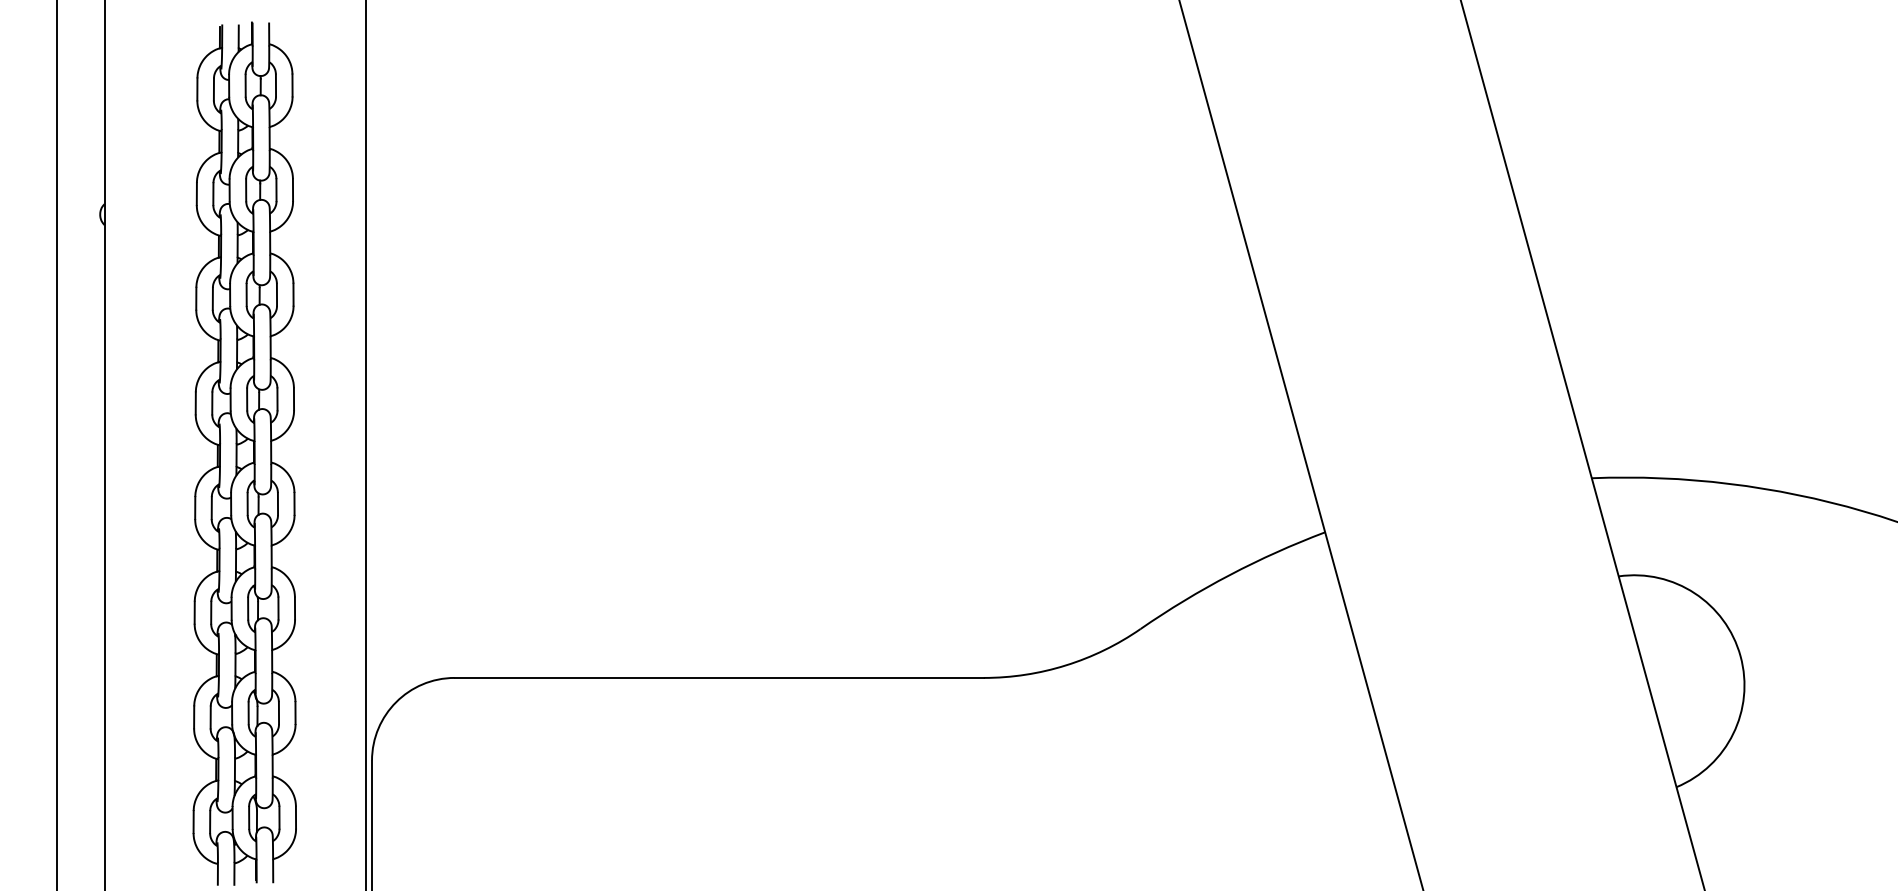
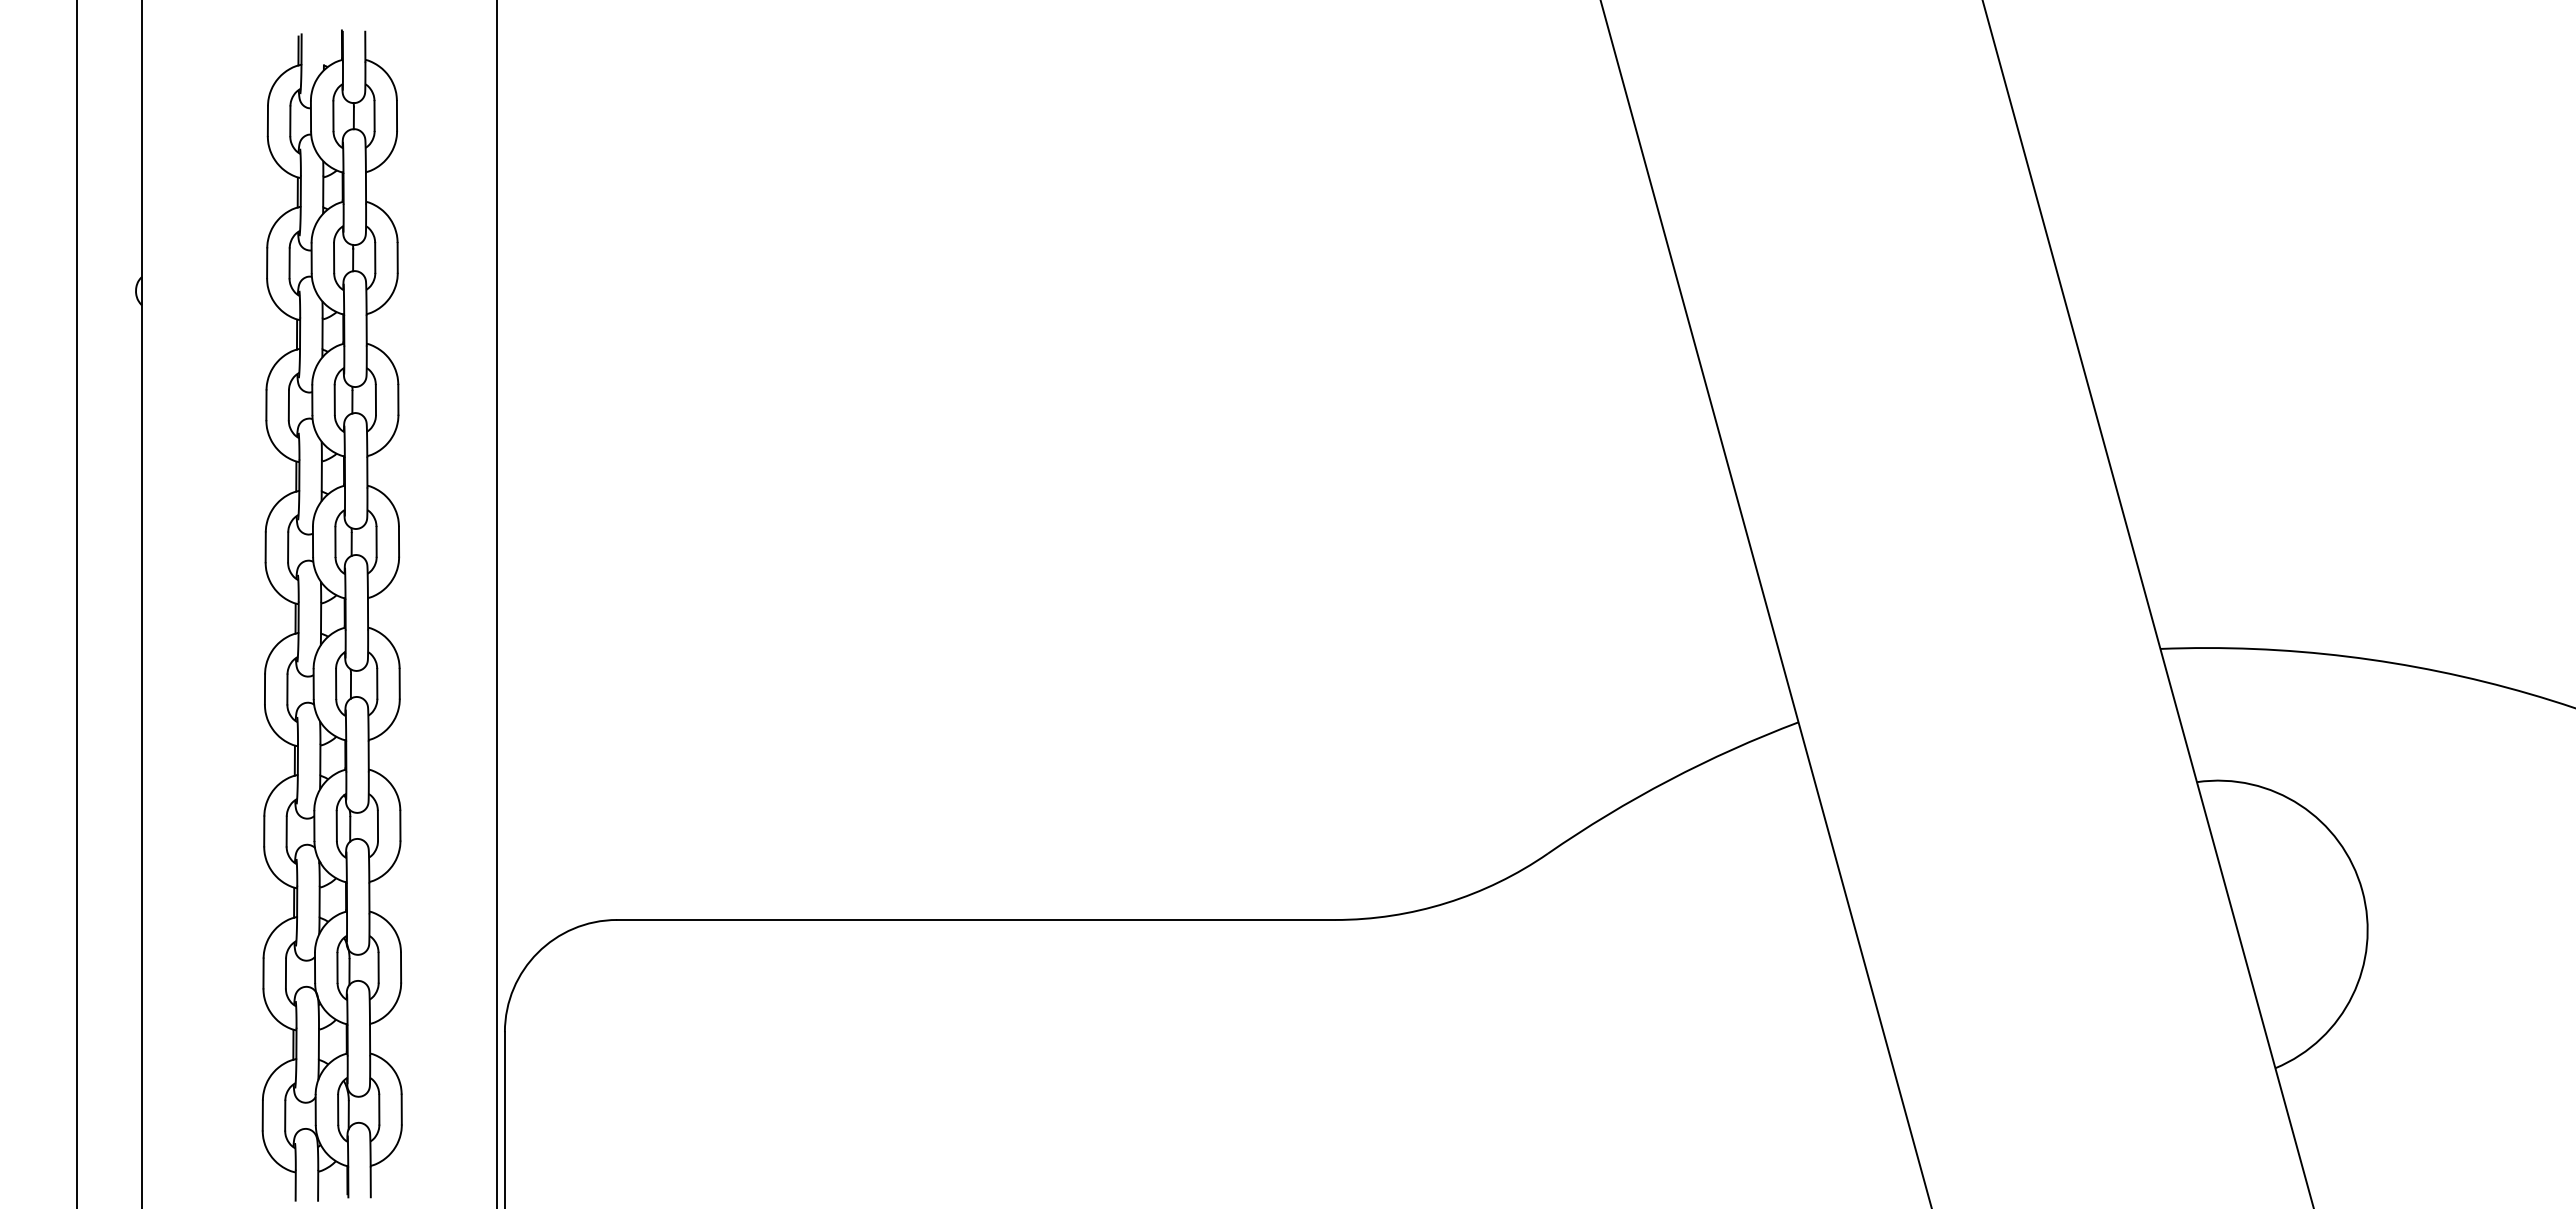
line: (238, 36) -> (323, 49), removed

